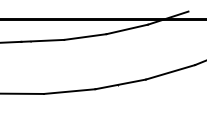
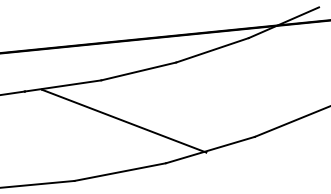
line: (74, 63) -> (124, 120), added

